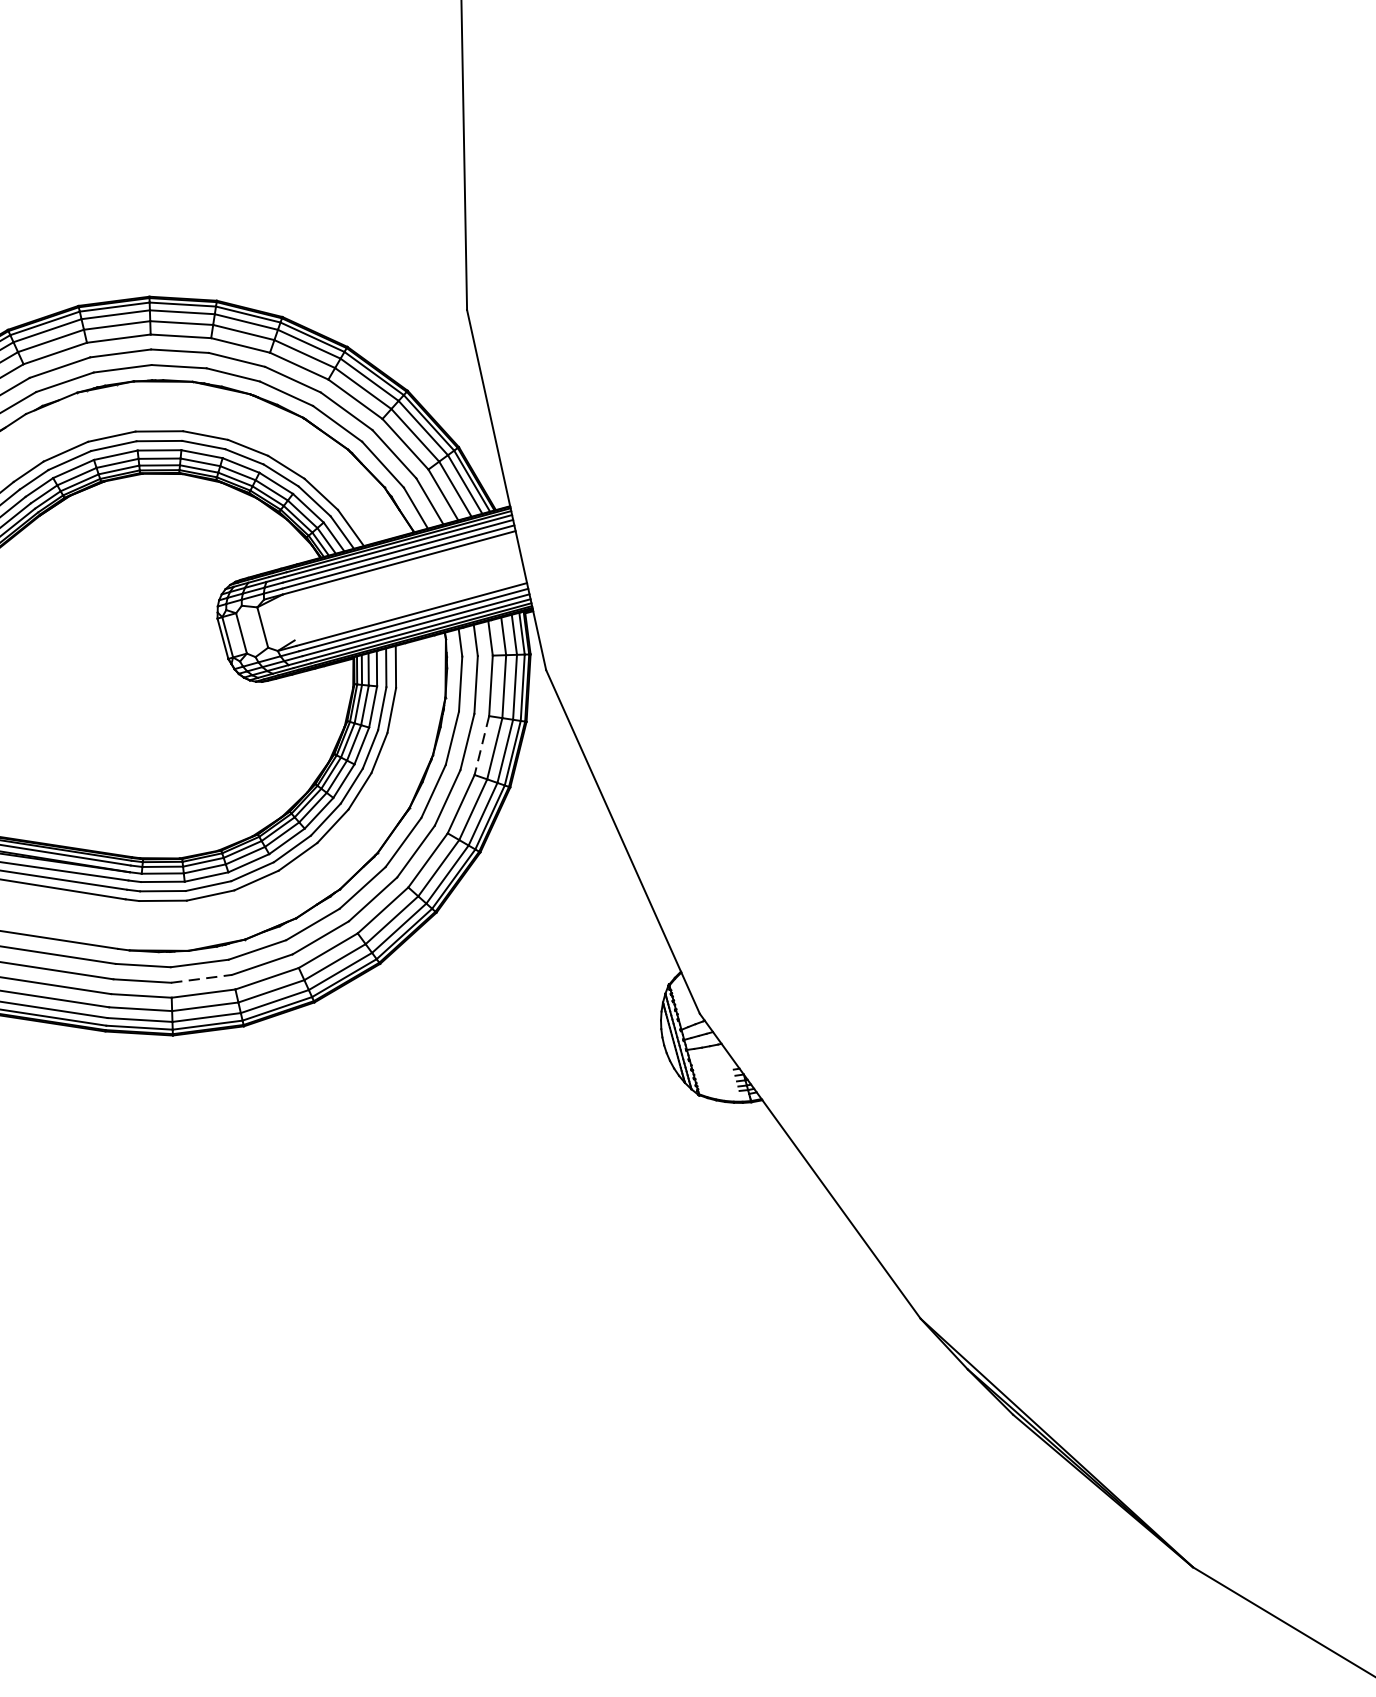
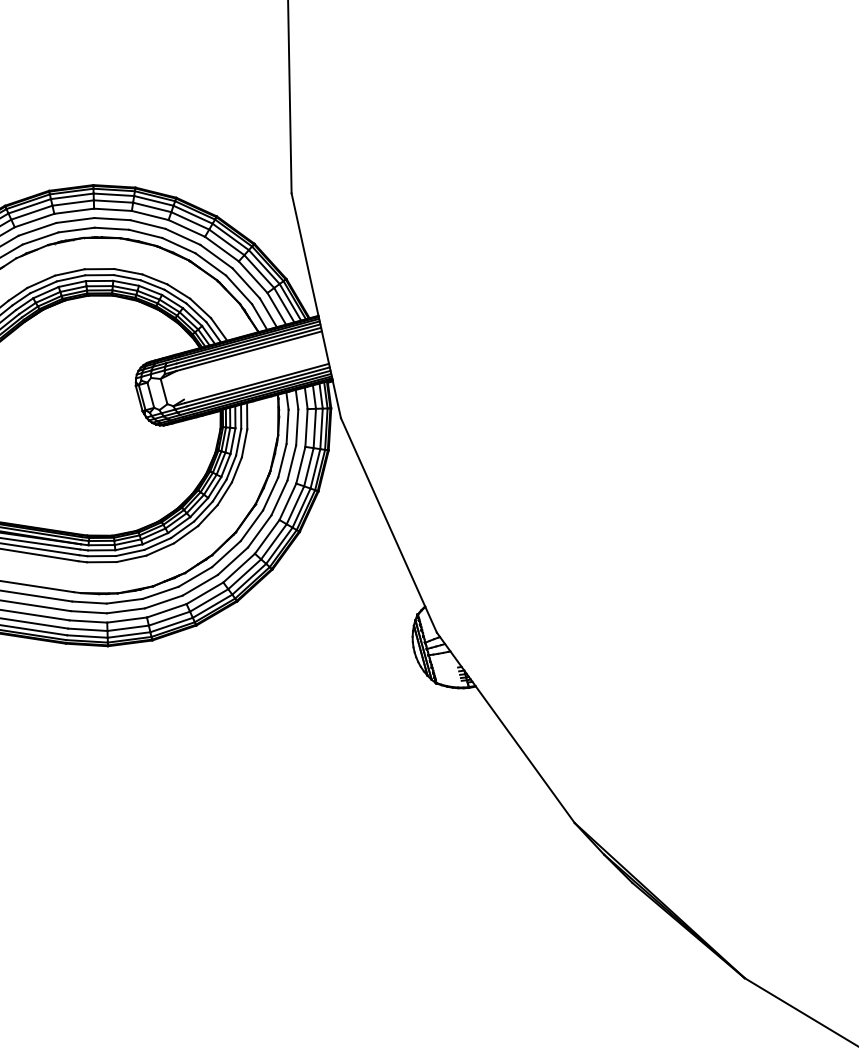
line: (481, 745) -> (300, 465), dashed -> solid
line: (202, 978) -> (126, 610), dashed -> solid

